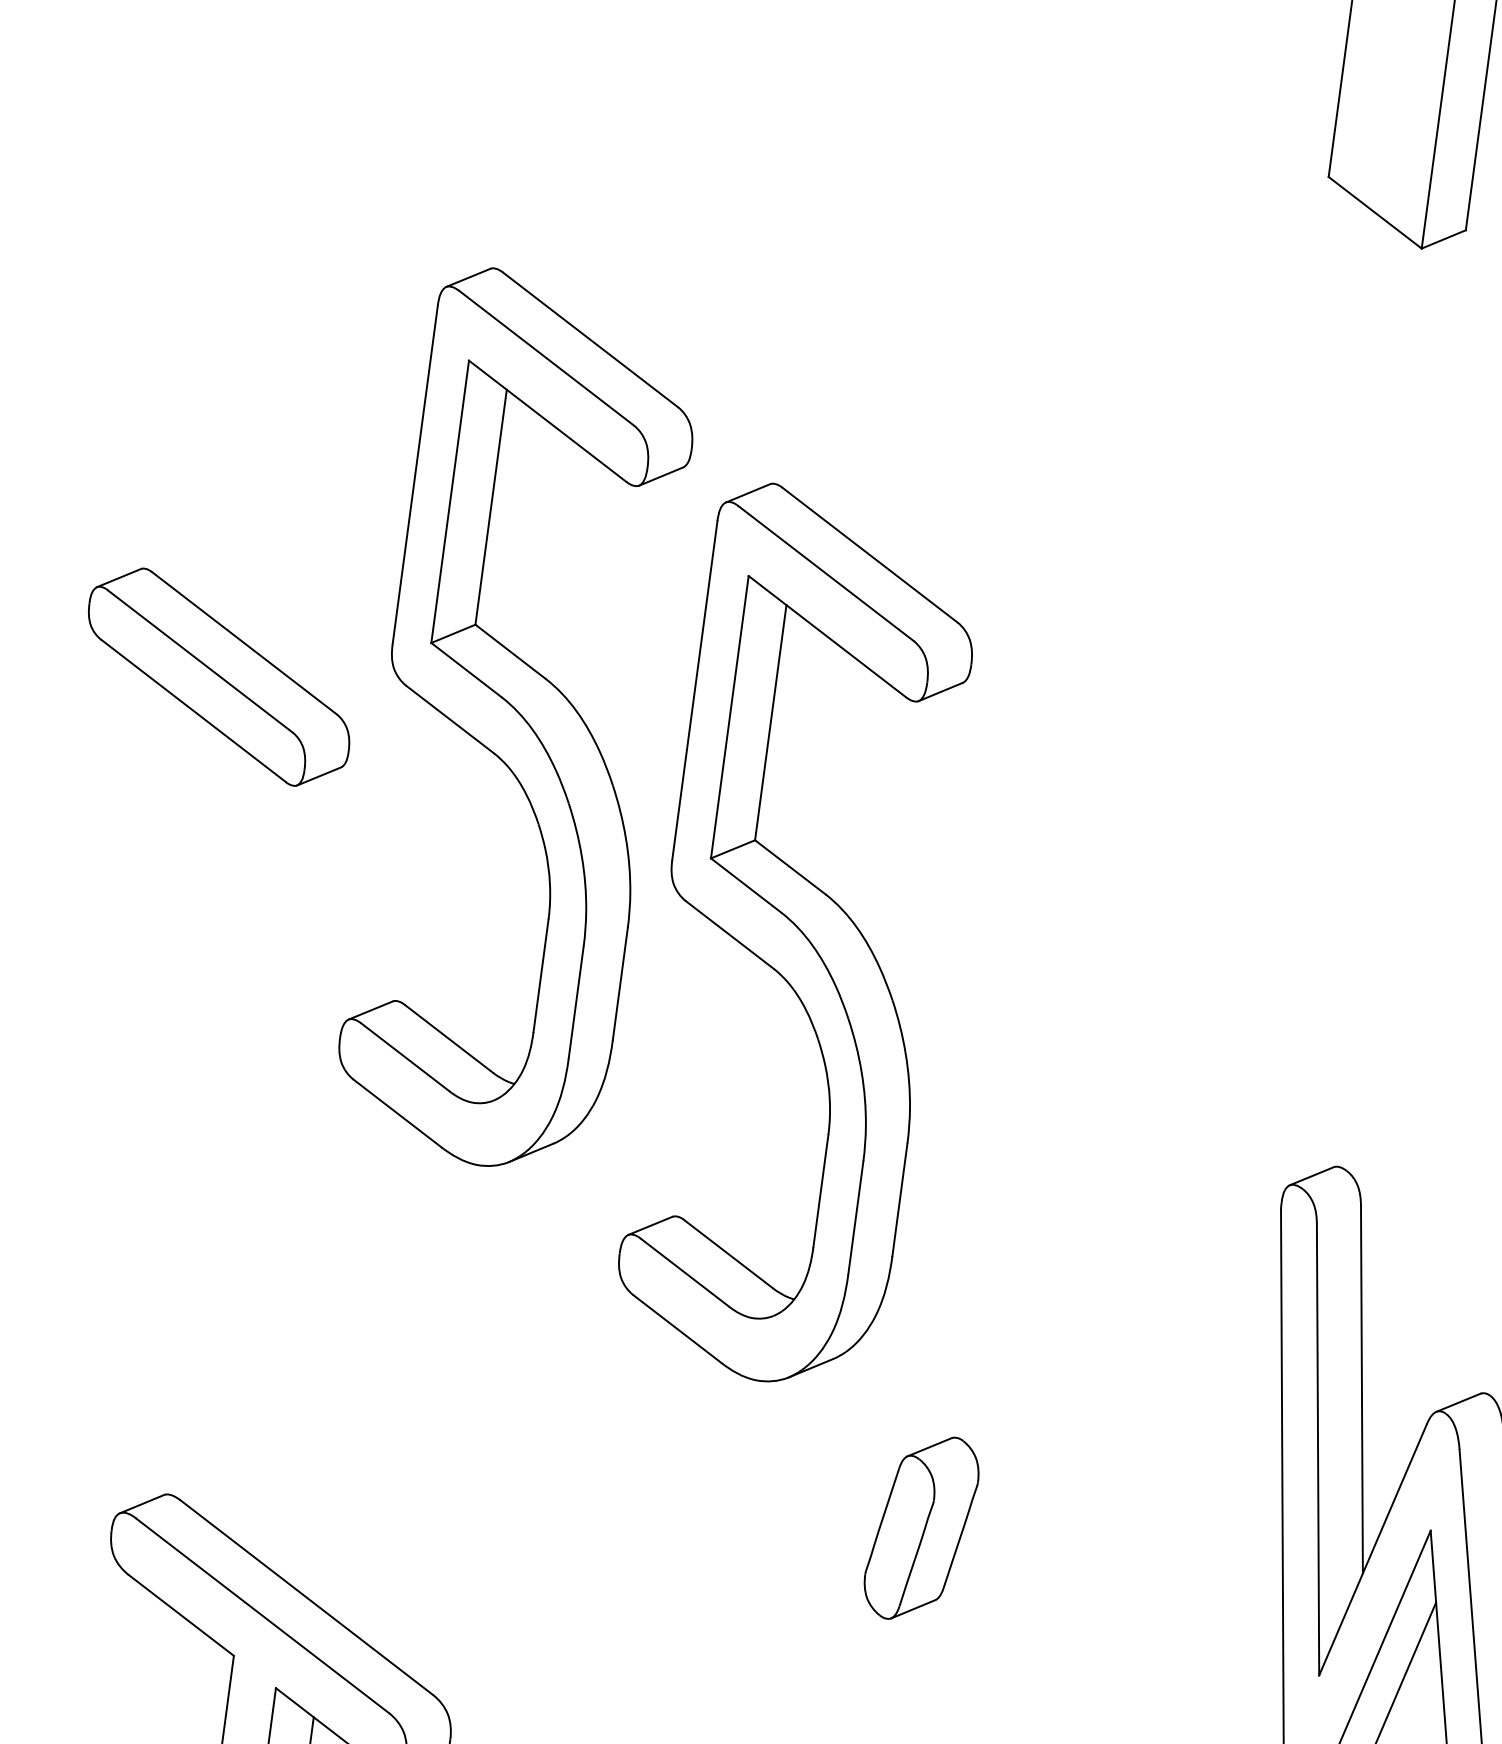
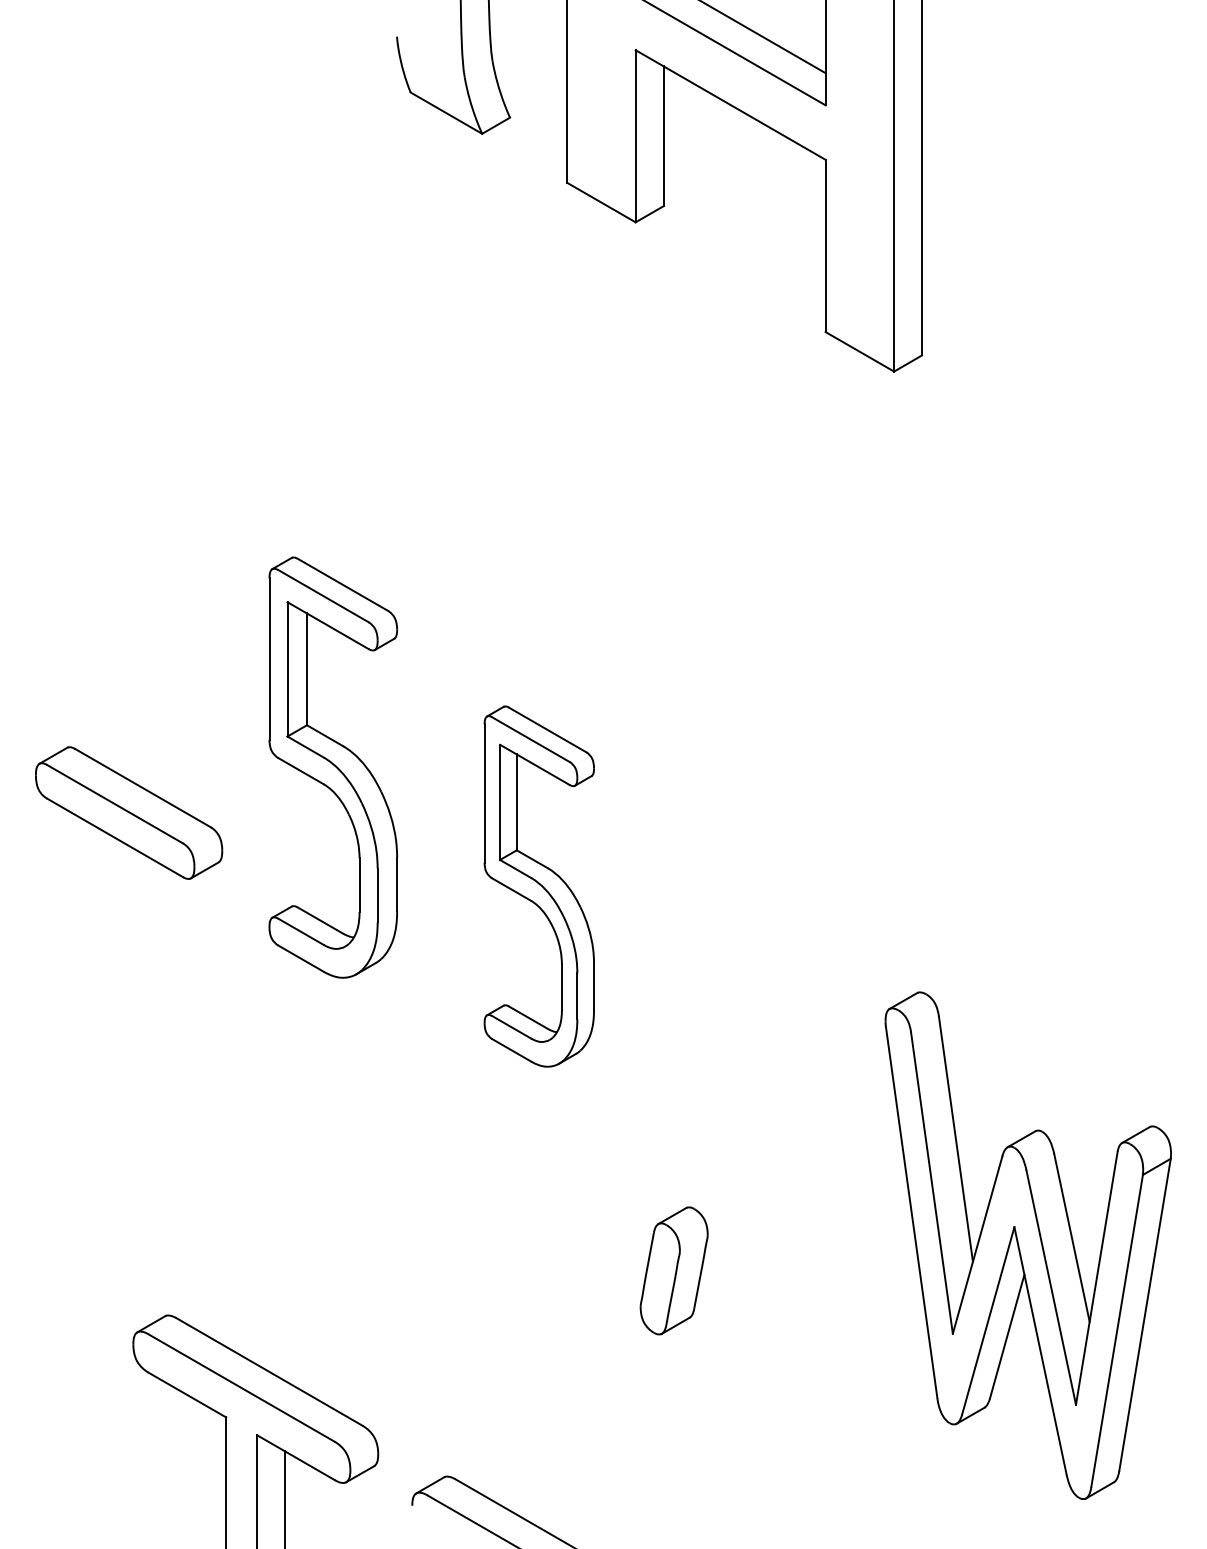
part: (219, 676) -> (129, 812), moved
part: (519, 720) -> (333, 767), size x0.7
part: (798, 936) -> (539, 886), size x0.6

